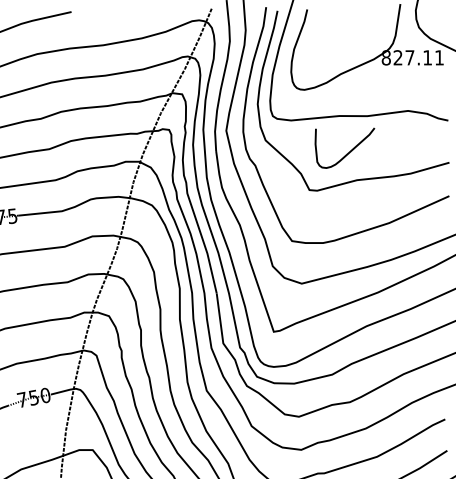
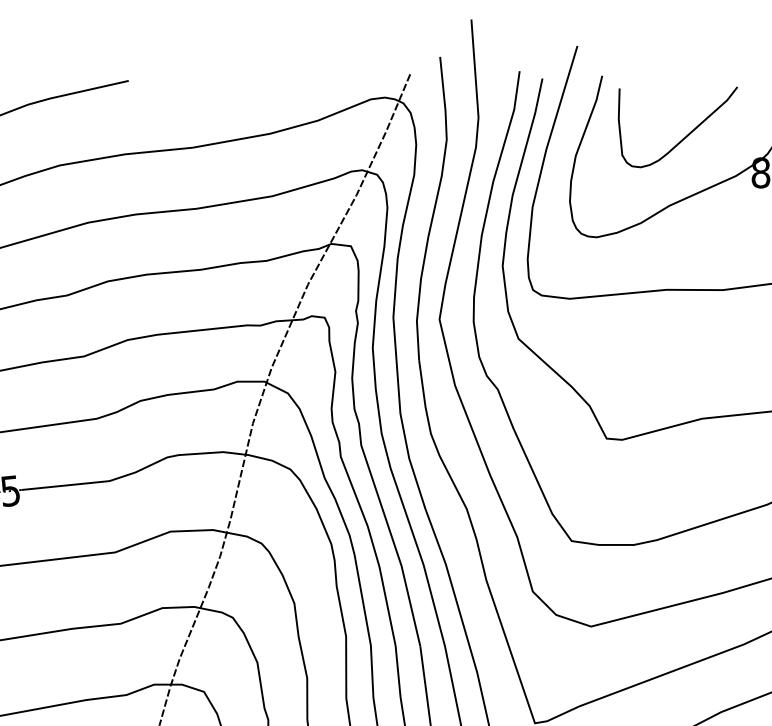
curve: (346, 153) -> (680, 138), moved

